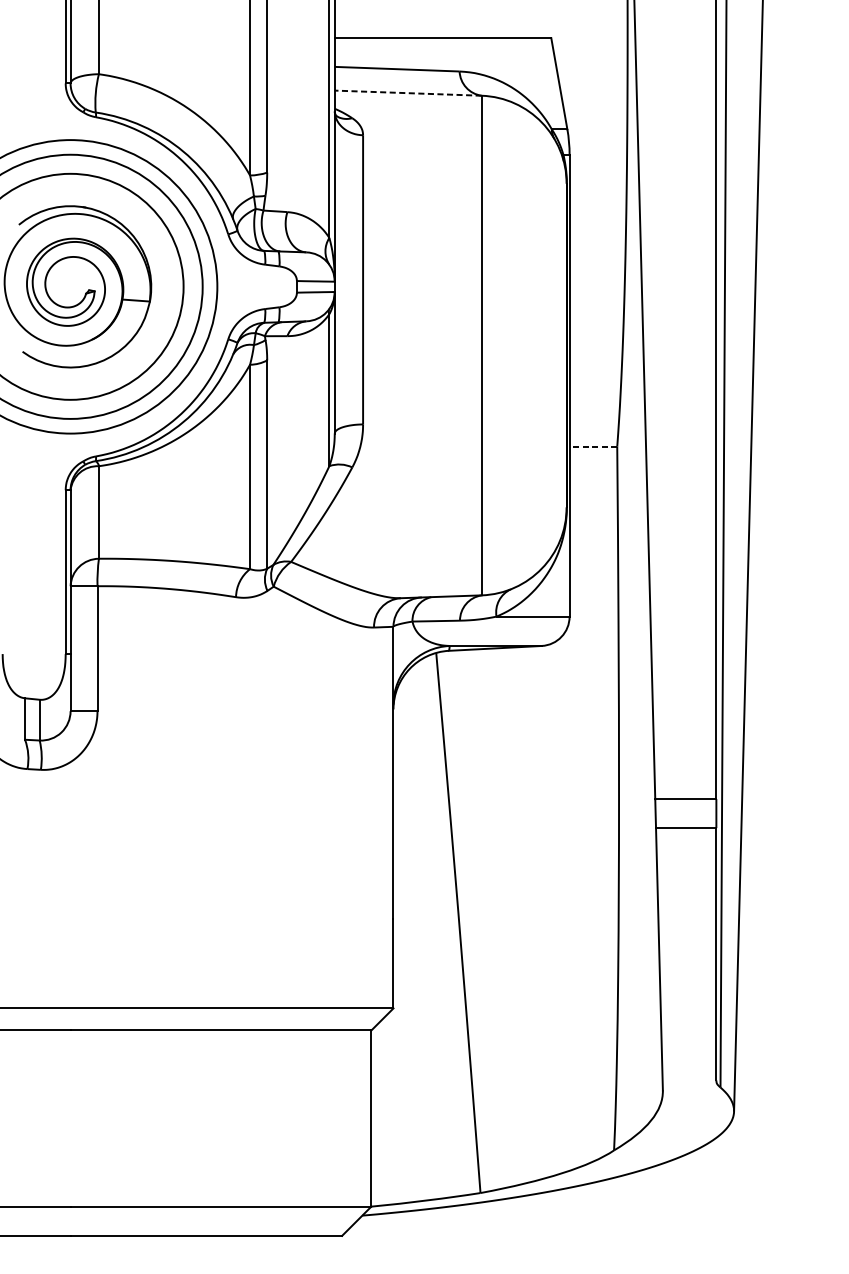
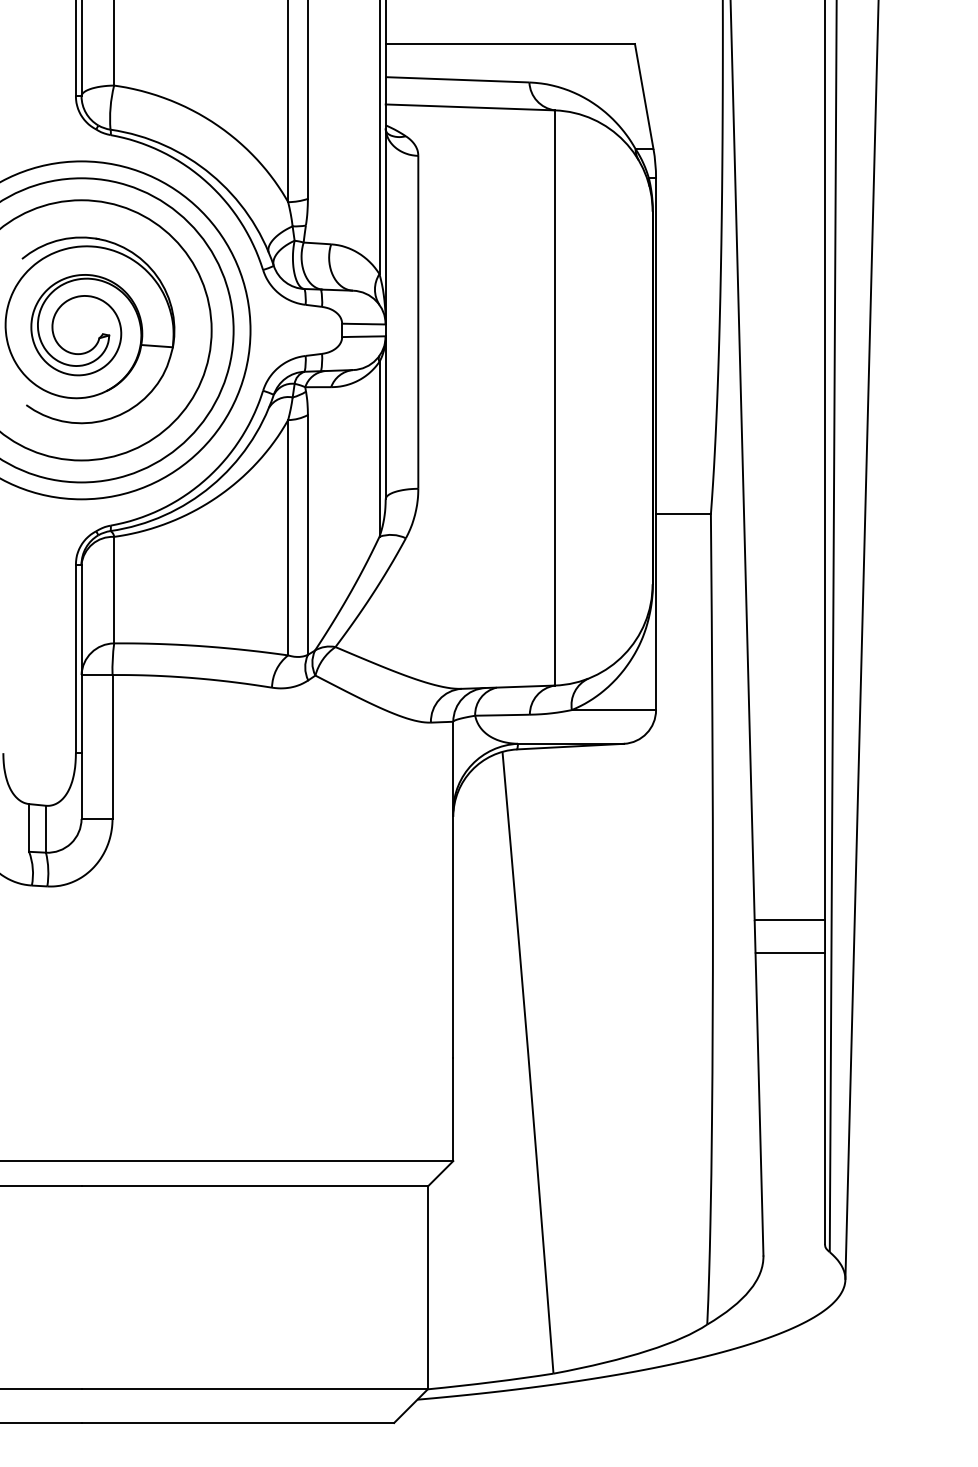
line: (408, 93) -> (470, 107), dashed -> solid
line: (592, 446) -> (682, 514), dashed -> solid

